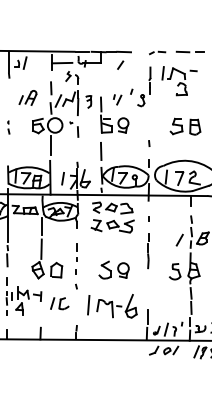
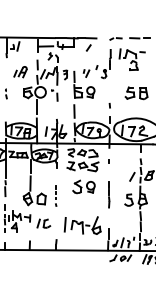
line: (148, 250) -> (109, 194), moved
part: (75, 265) -> (55, 195), size x0.6
part: (113, 269) -> (83, 186), moved

